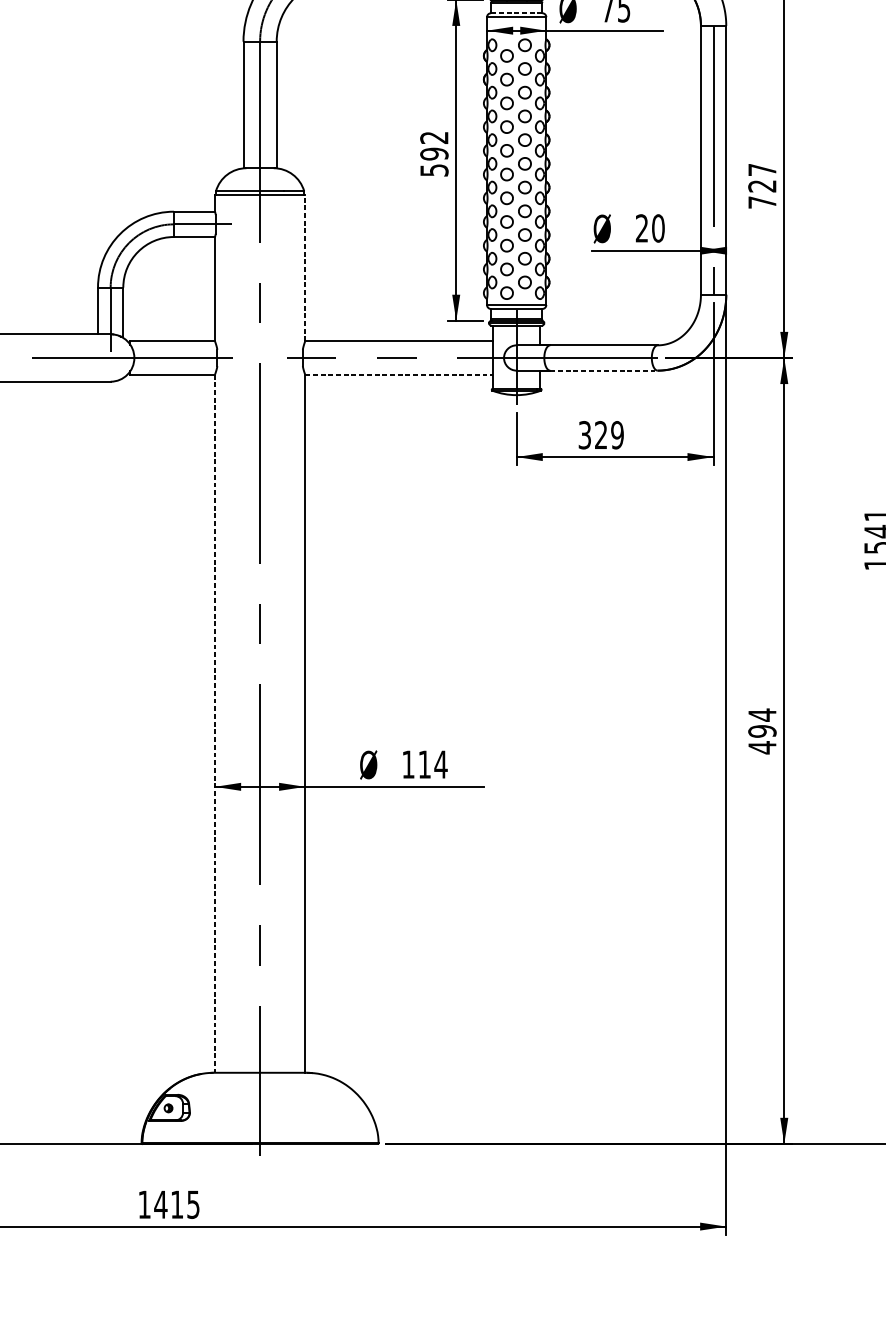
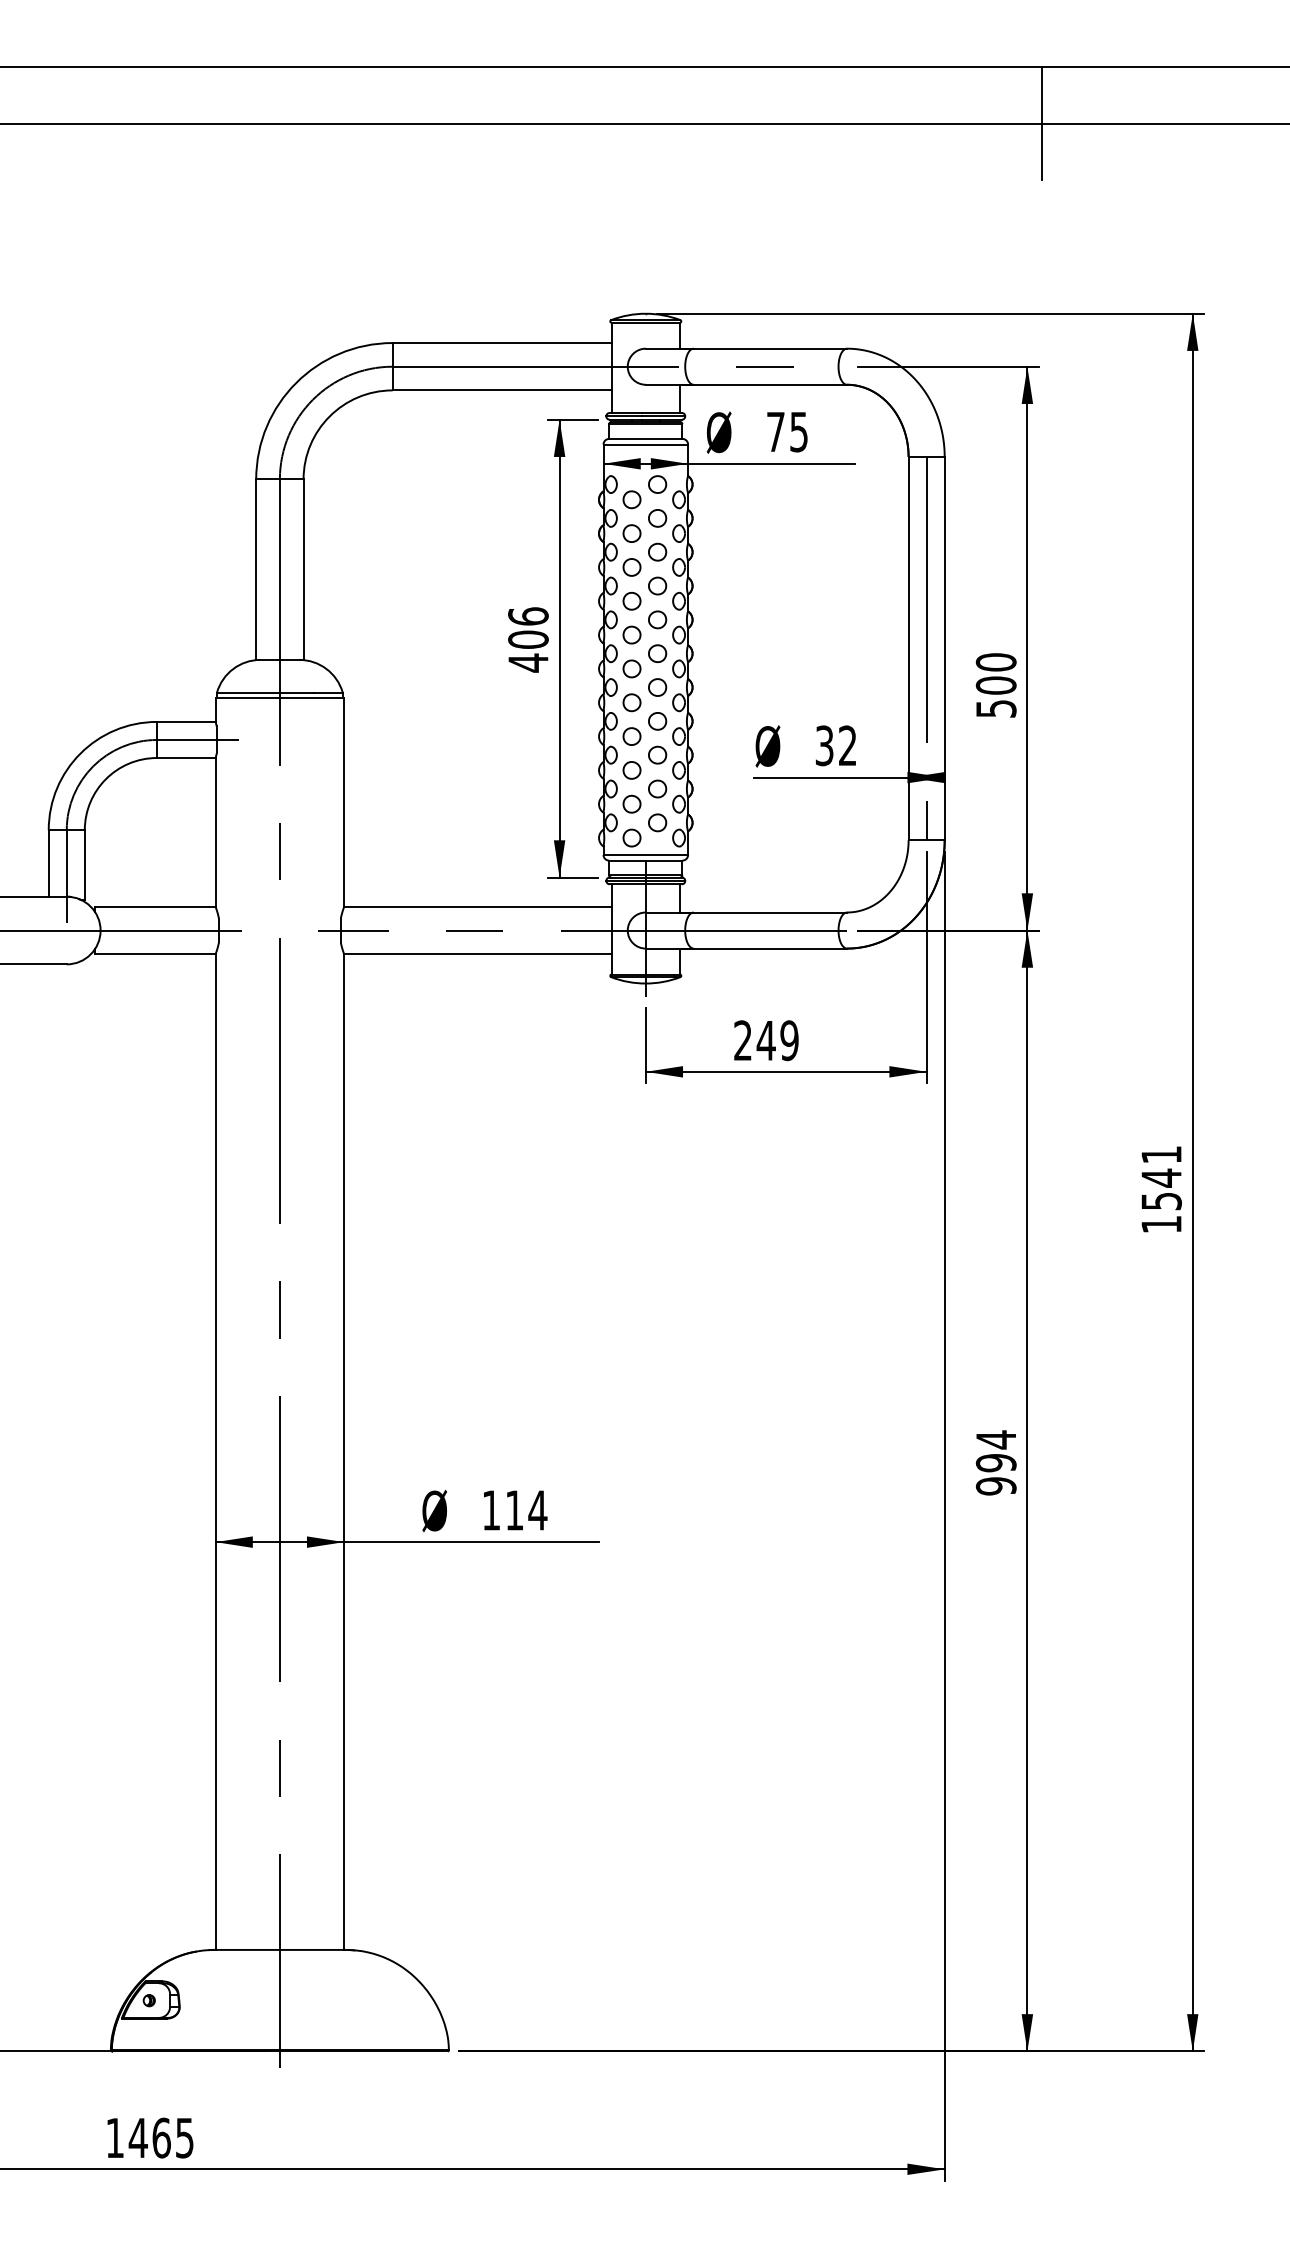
line: (516, 12) -> (645, 438), dashed -> solid
text: (434, 153) -> (528, 639), 592 -> 406
text: (761, 186) -> (995, 685), 727 -> 500
text: (650, 228) -> (836, 745), 20 -> 32
line: (305, 268) -> (344, 802), dashed -> solid
line: (604, 370) -> (770, 948), dashed -> solid
line: (399, 374) -> (478, 954), dashed -> solid
text: (592, 435) -> (754, 1040), 329 -> 249
line: (214, 723) -> (215, 1452), dashed -> solid
text: (761, 747) -> (995, 1486), 494 -> 994
text: (177, 1204) -> (161, 2137), 1415 -> 1465

